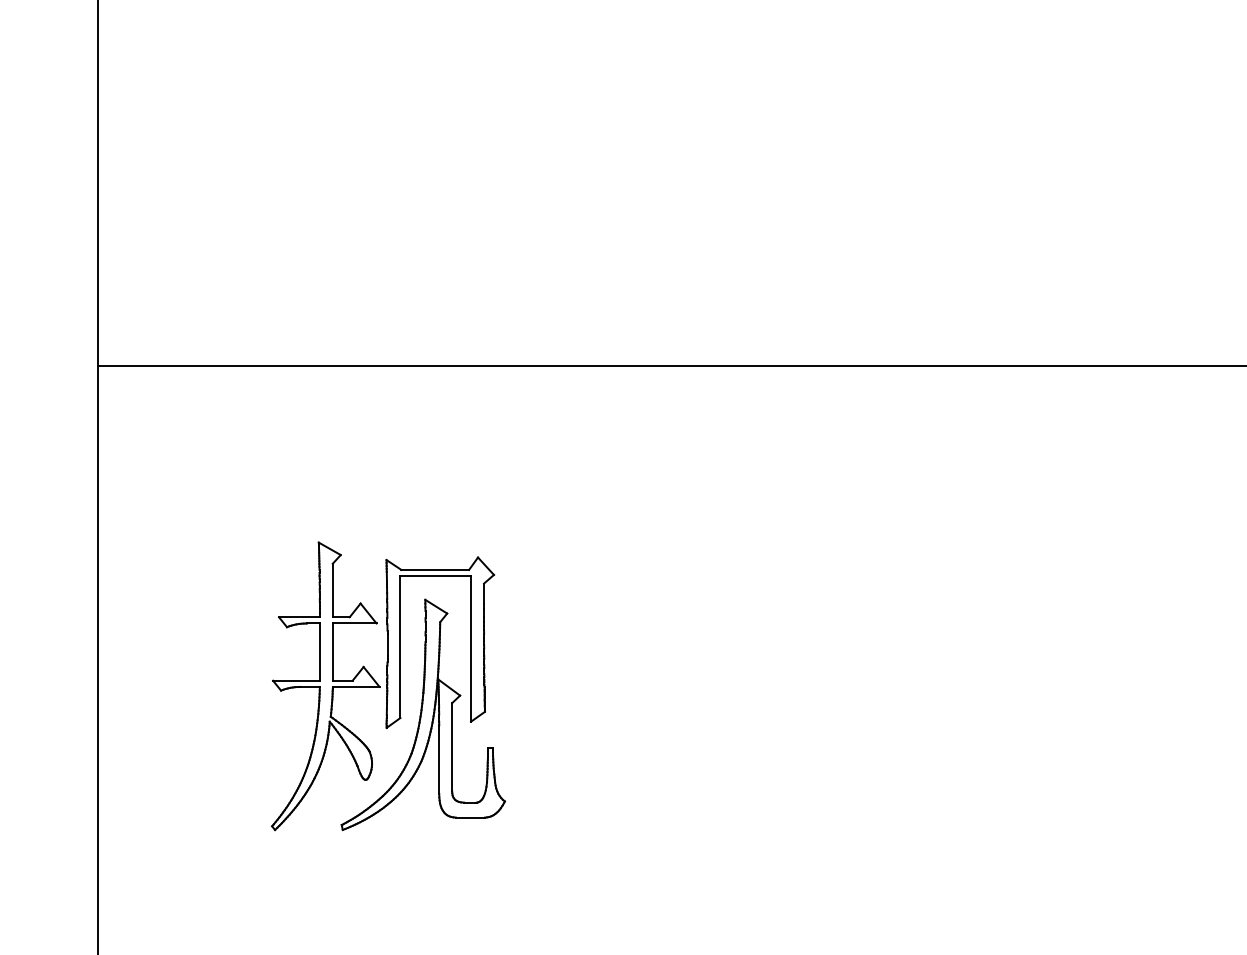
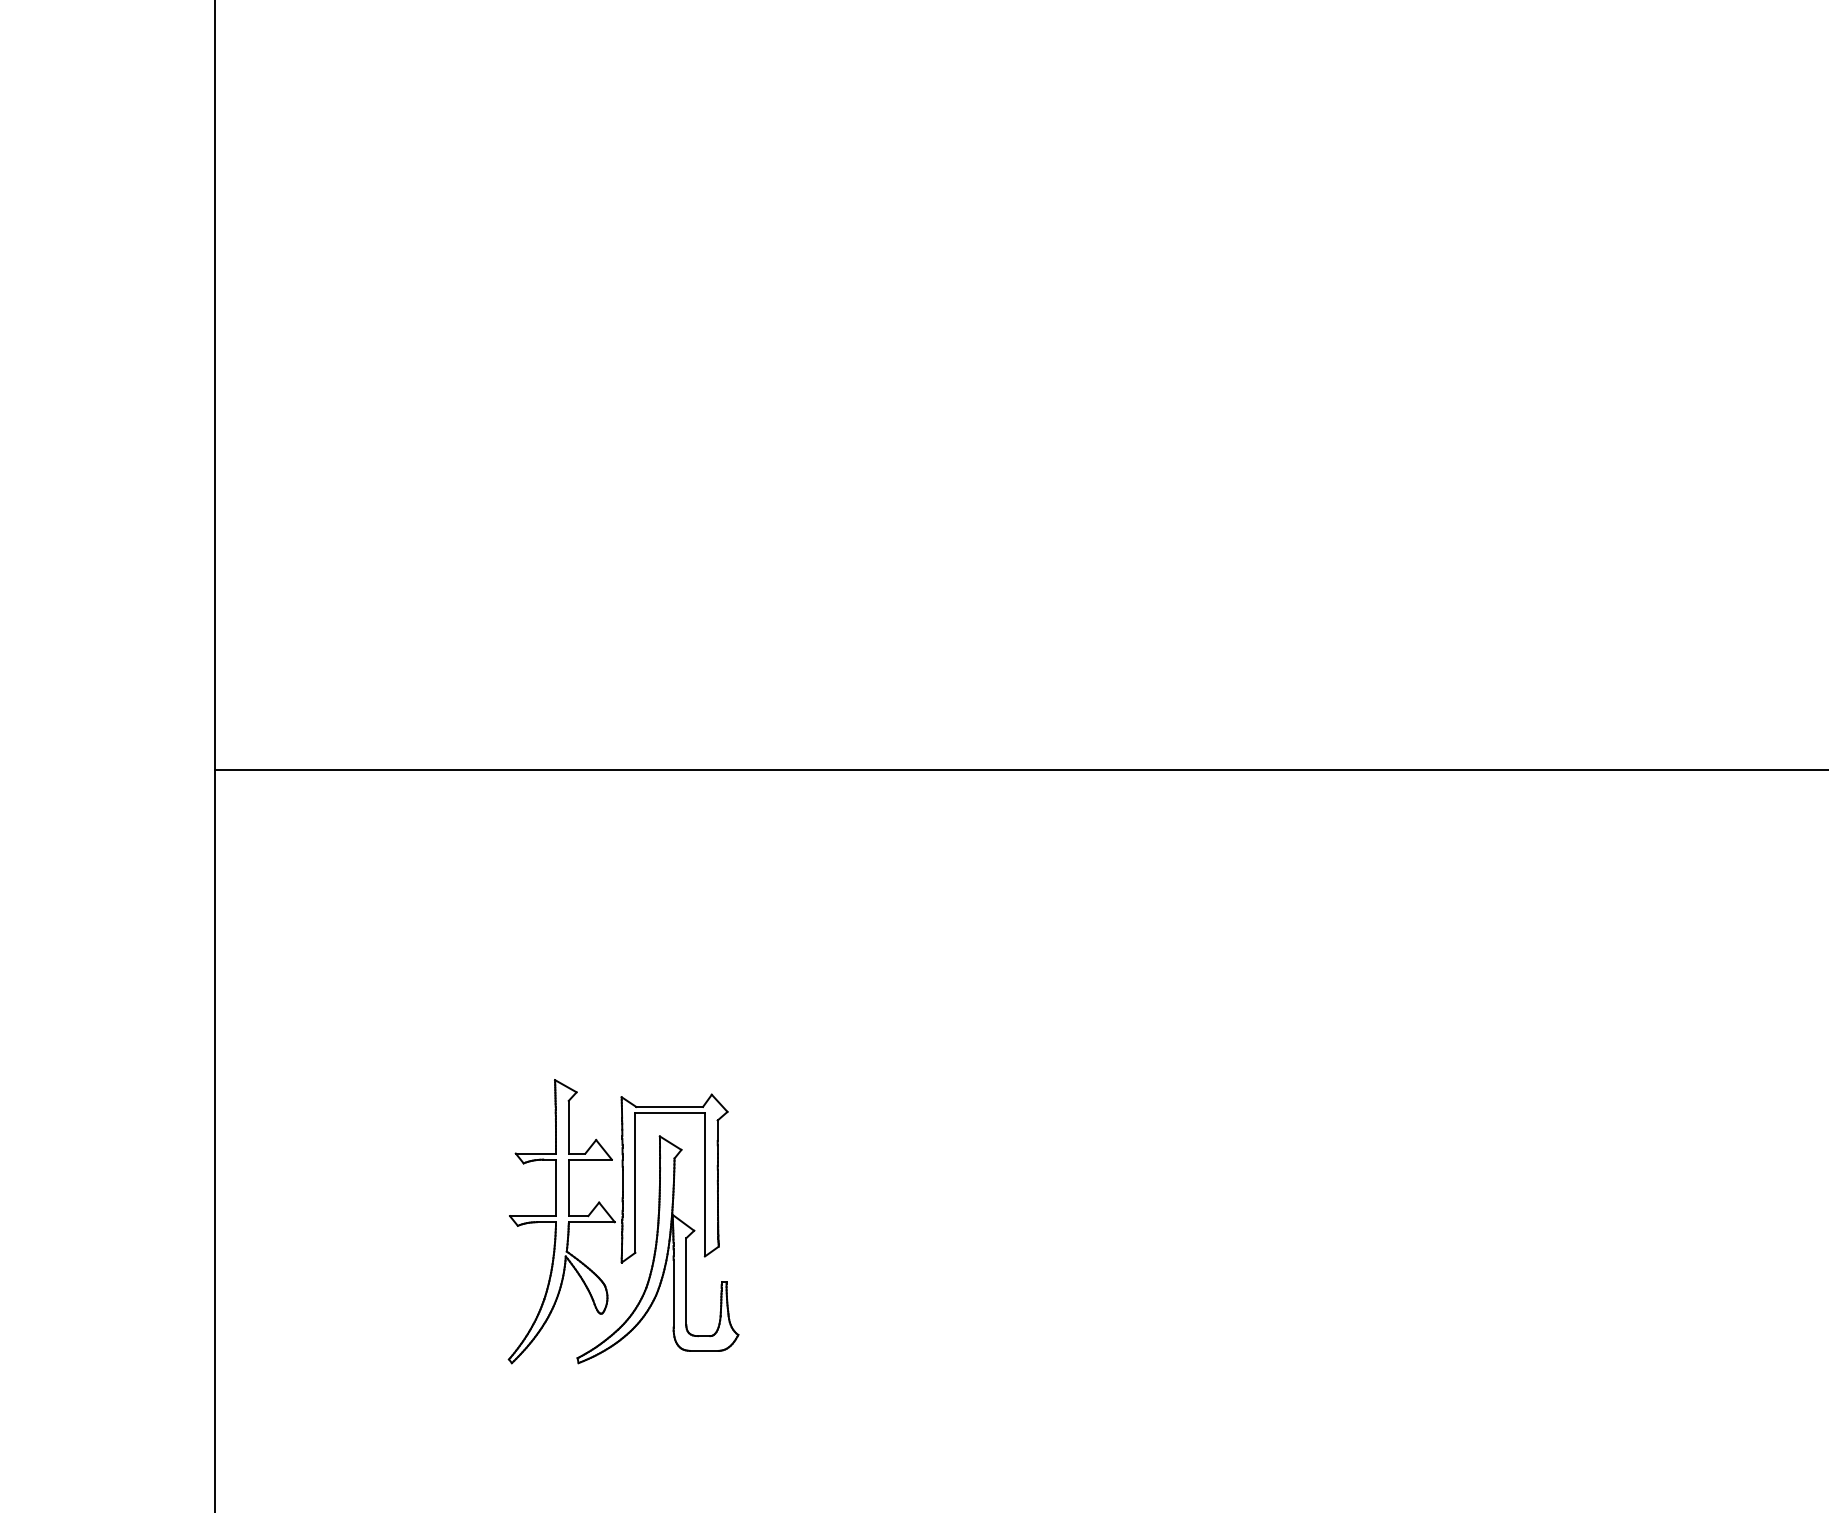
part: (388, 686) -> (623, 1221), size x0.7

